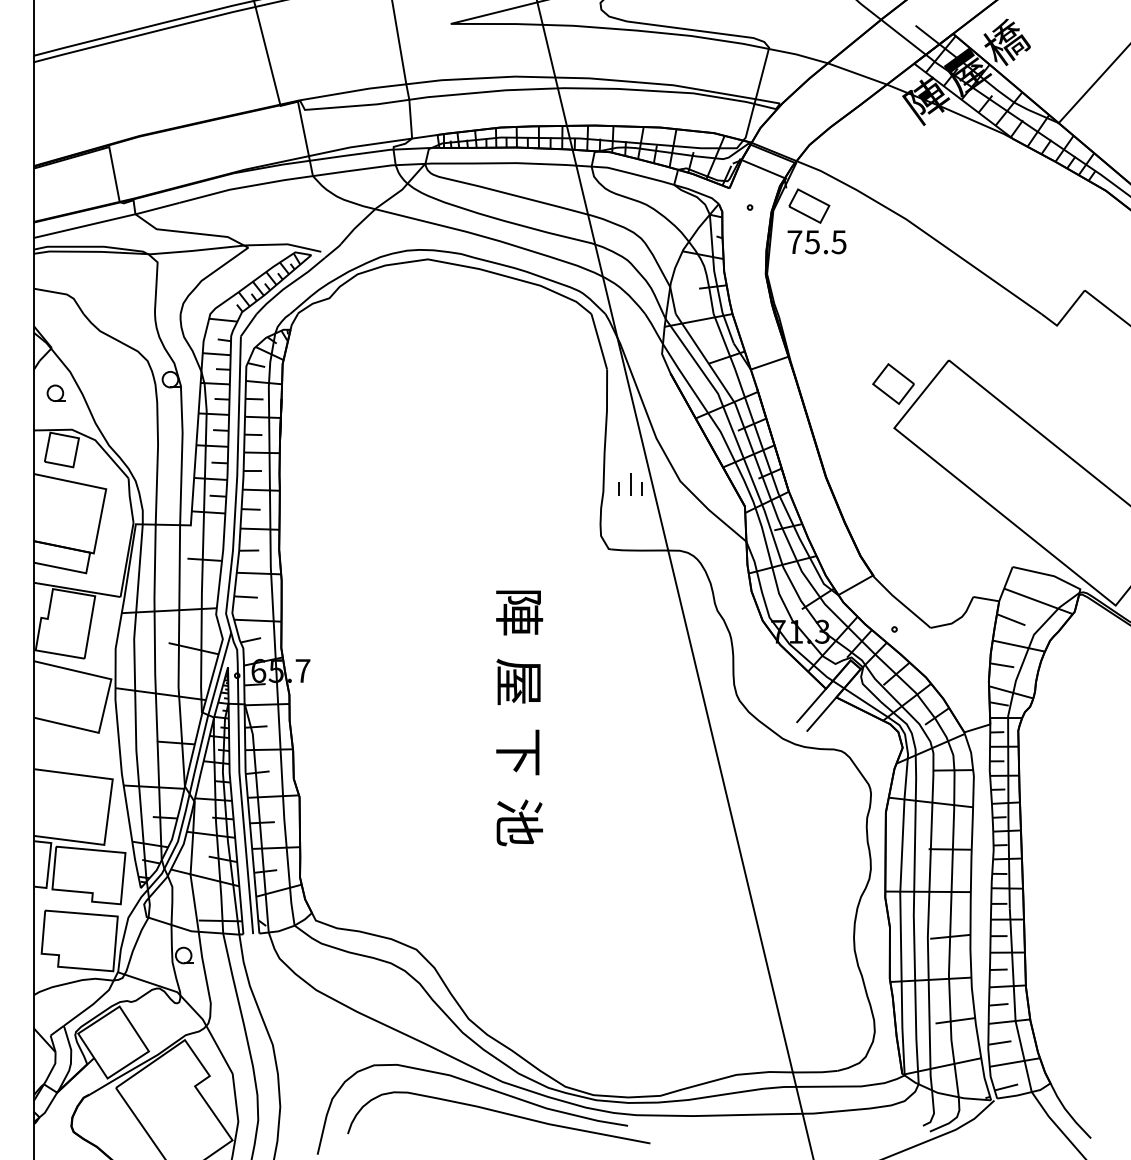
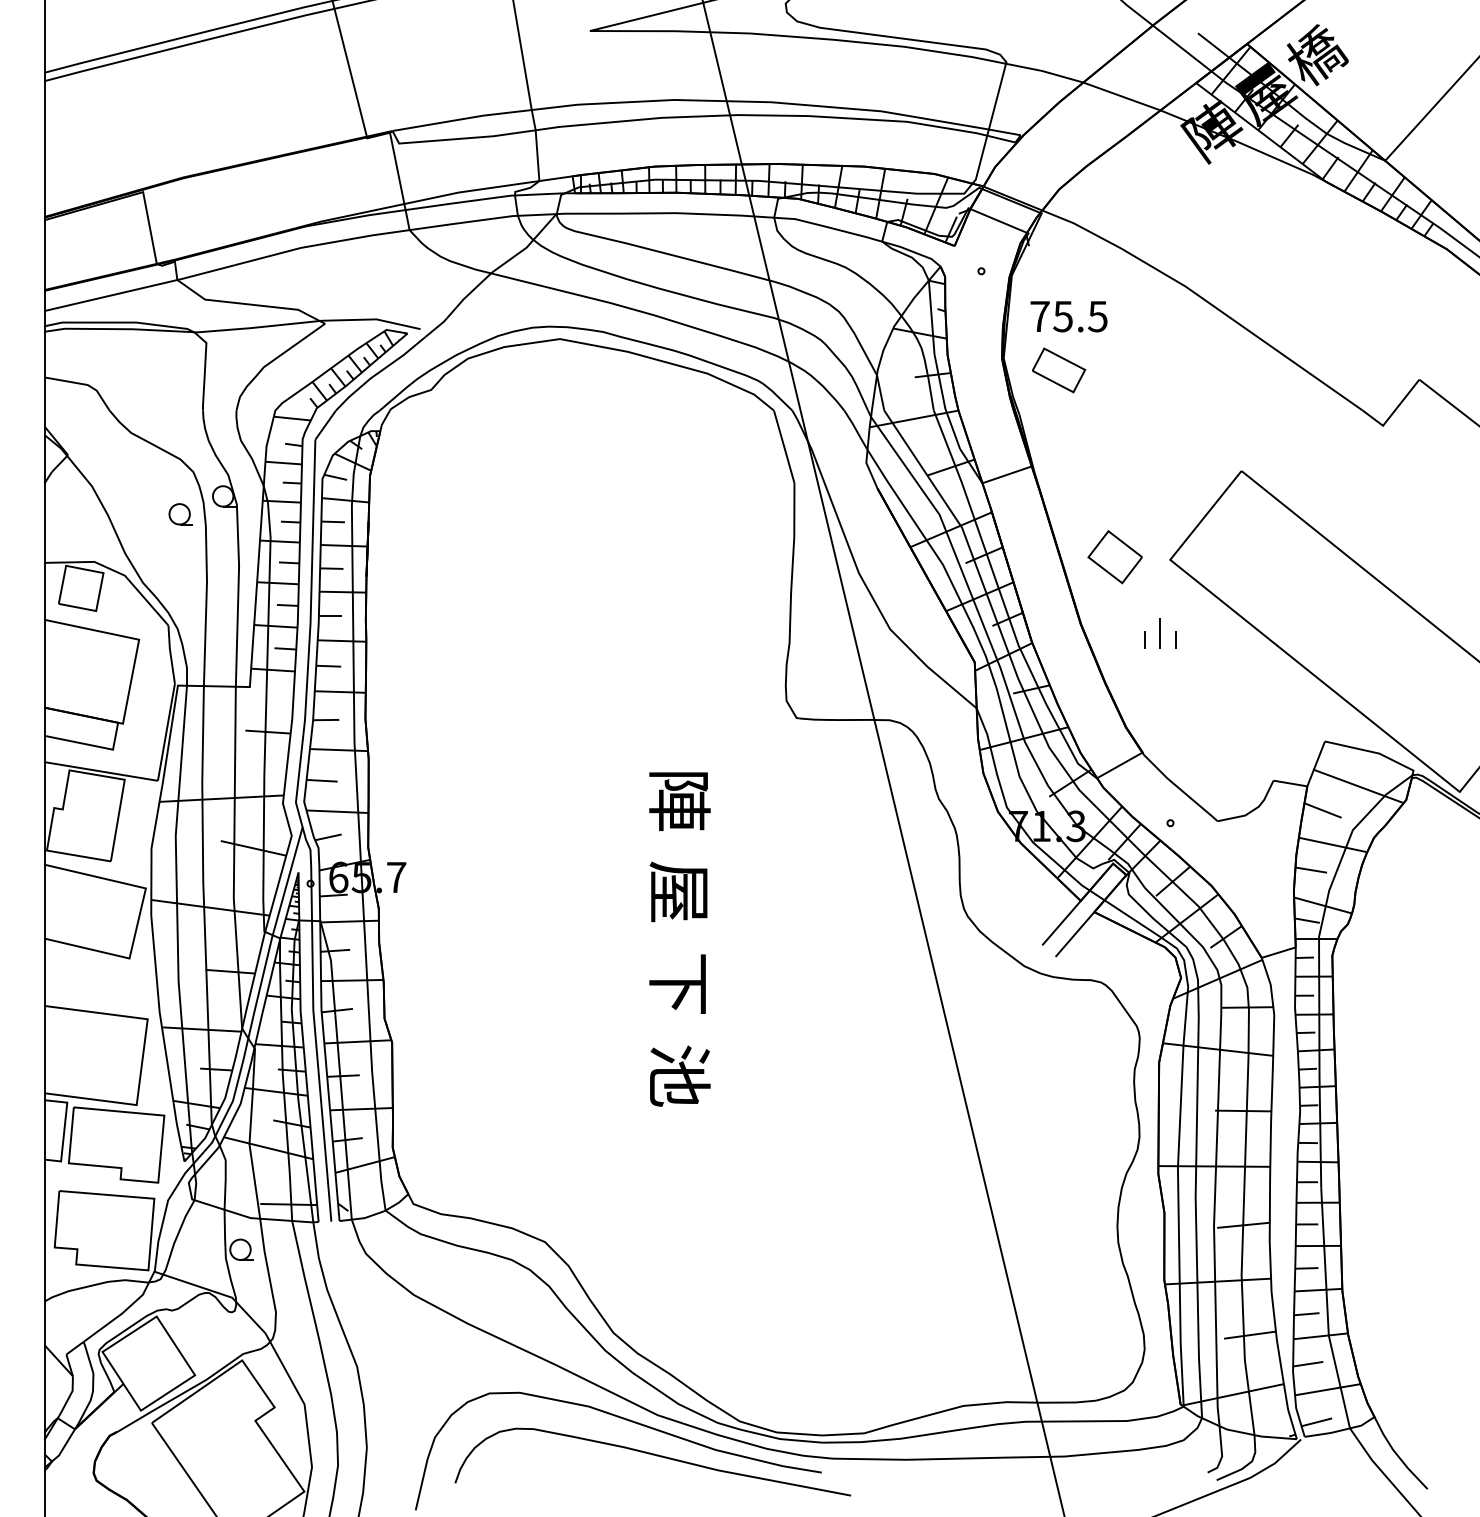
part: (809, 206) -> (1059, 370), moved
part: (893, 384) -> (1114, 557), moved
part: (56, 393) -> (180, 514), moved
part: (630, 484) -> (1160, 633), moved

